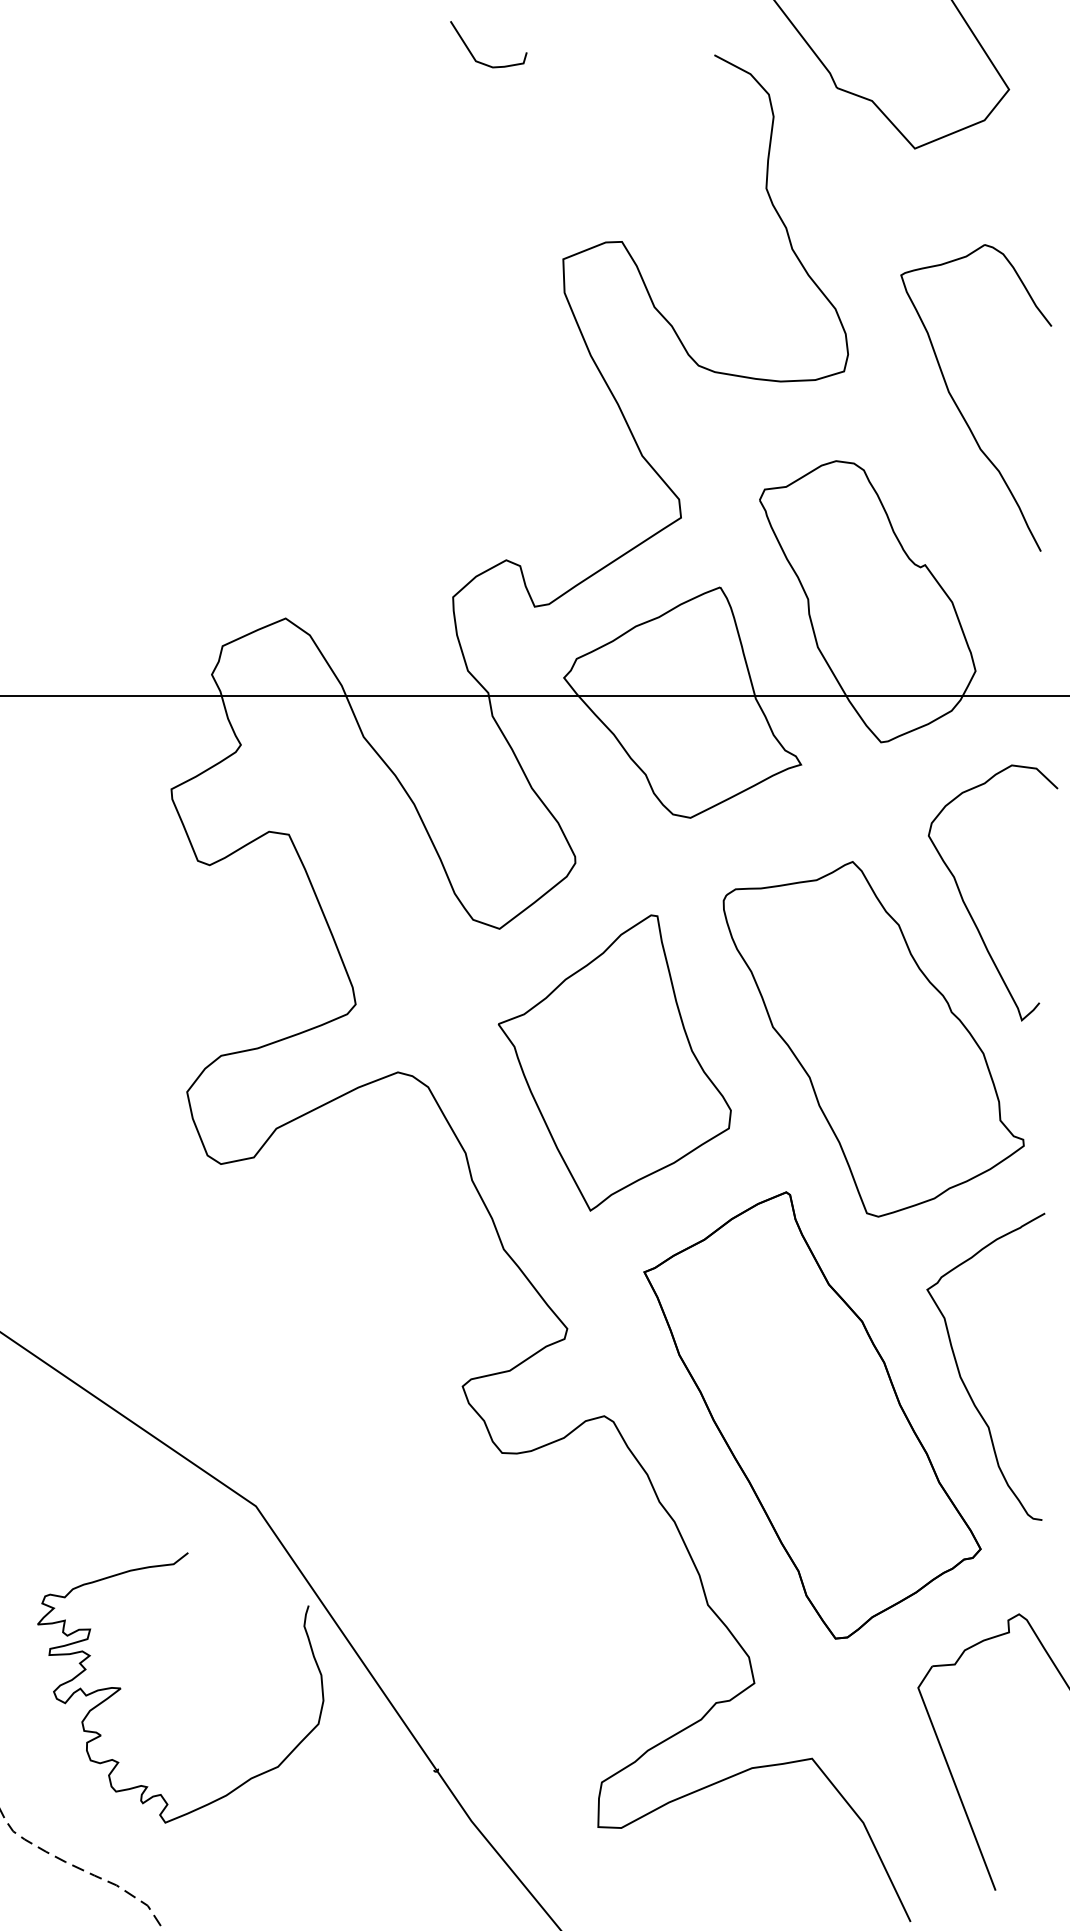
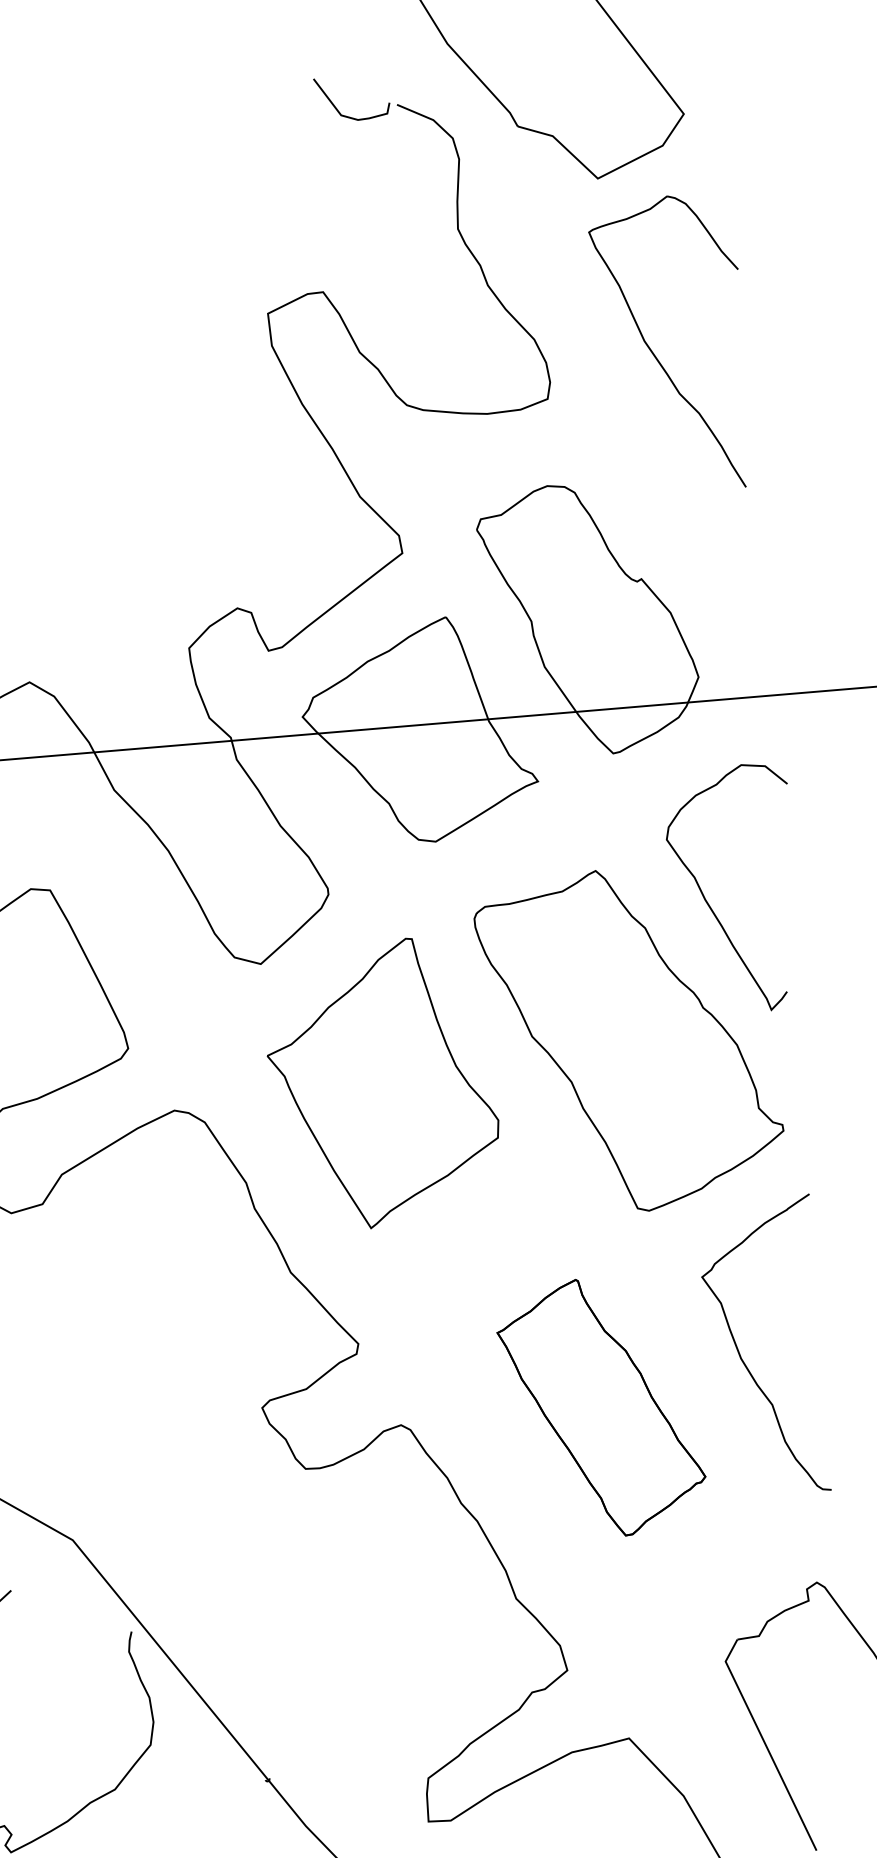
curve: (472, 53) -> (337, 108), moved
part: (958, 406) -> (654, 354), moved
part: (812, 1415) -> (601, 1407), size x0.6

